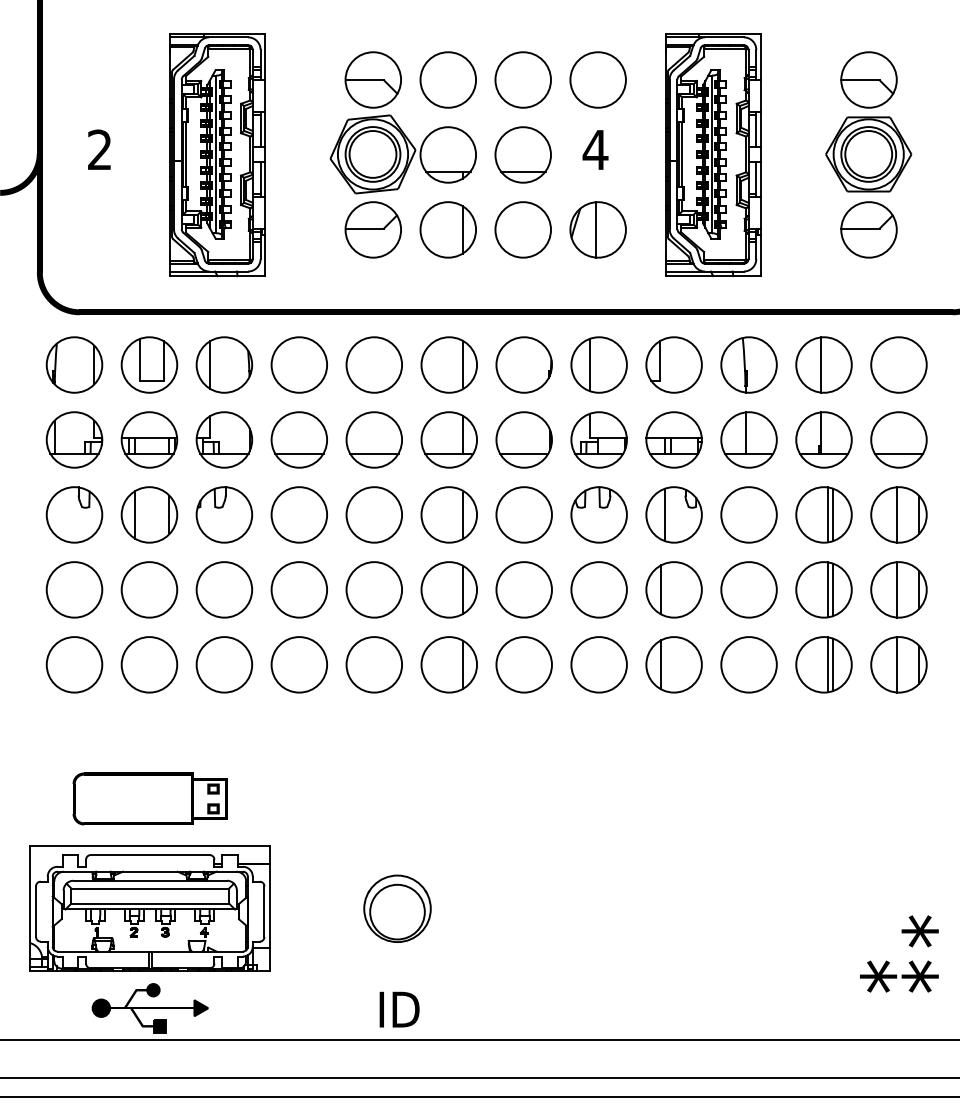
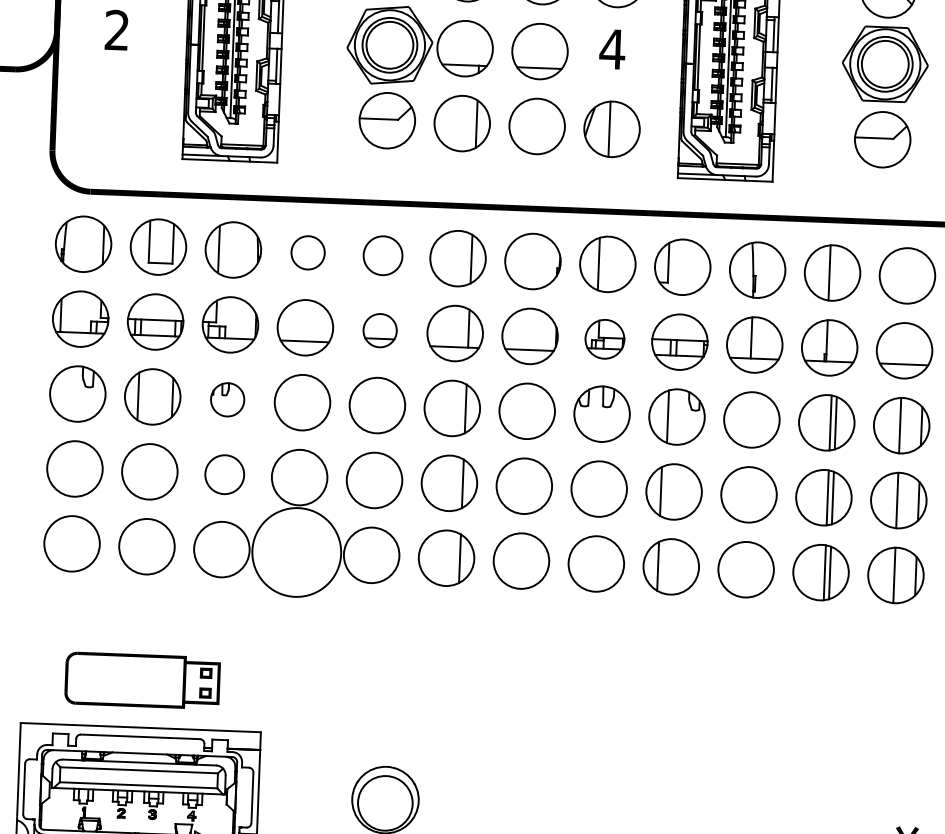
circle: (298, 364) -> (307, 252), size x0.6
circle: (373, 364) -> (382, 255), size x0.7
part: (373, 439) -> (379, 330), size x0.6
part: (598, 439) -> (604, 338), size x0.7
part: (224, 514) -> (227, 399), size x0.6
circle: (224, 589) -> (224, 474), size x0.7
circle: (299, 664) -> (296, 552), size x1.6

